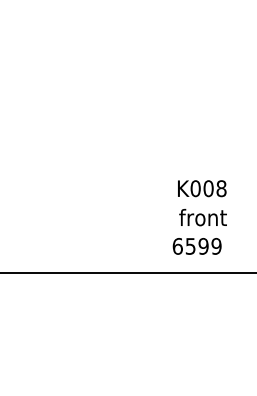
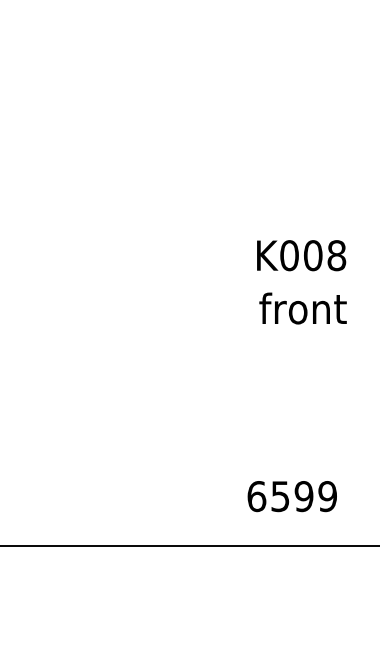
text: (202, 203) -> (301, 282), moved

